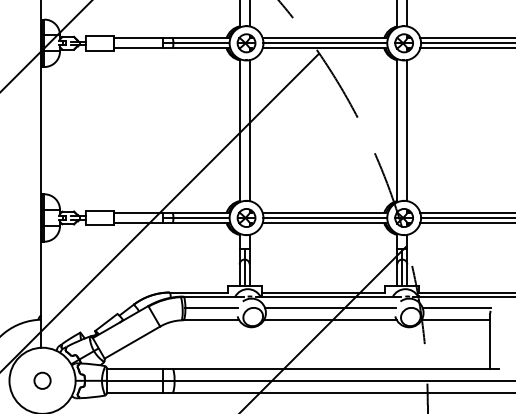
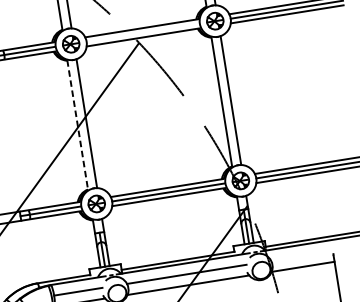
line: (324, 43) -> (142, 33), removed
line: (239, 130) -> (77, 125), solid -> dashed
line: (456, 308) -> (301, 255), removed

